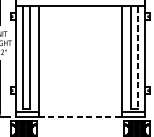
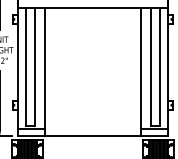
line: (138, 58) -> (160, 67), dashed -> solid
line: (80, 117) -> (93, 136), dashed -> solid

